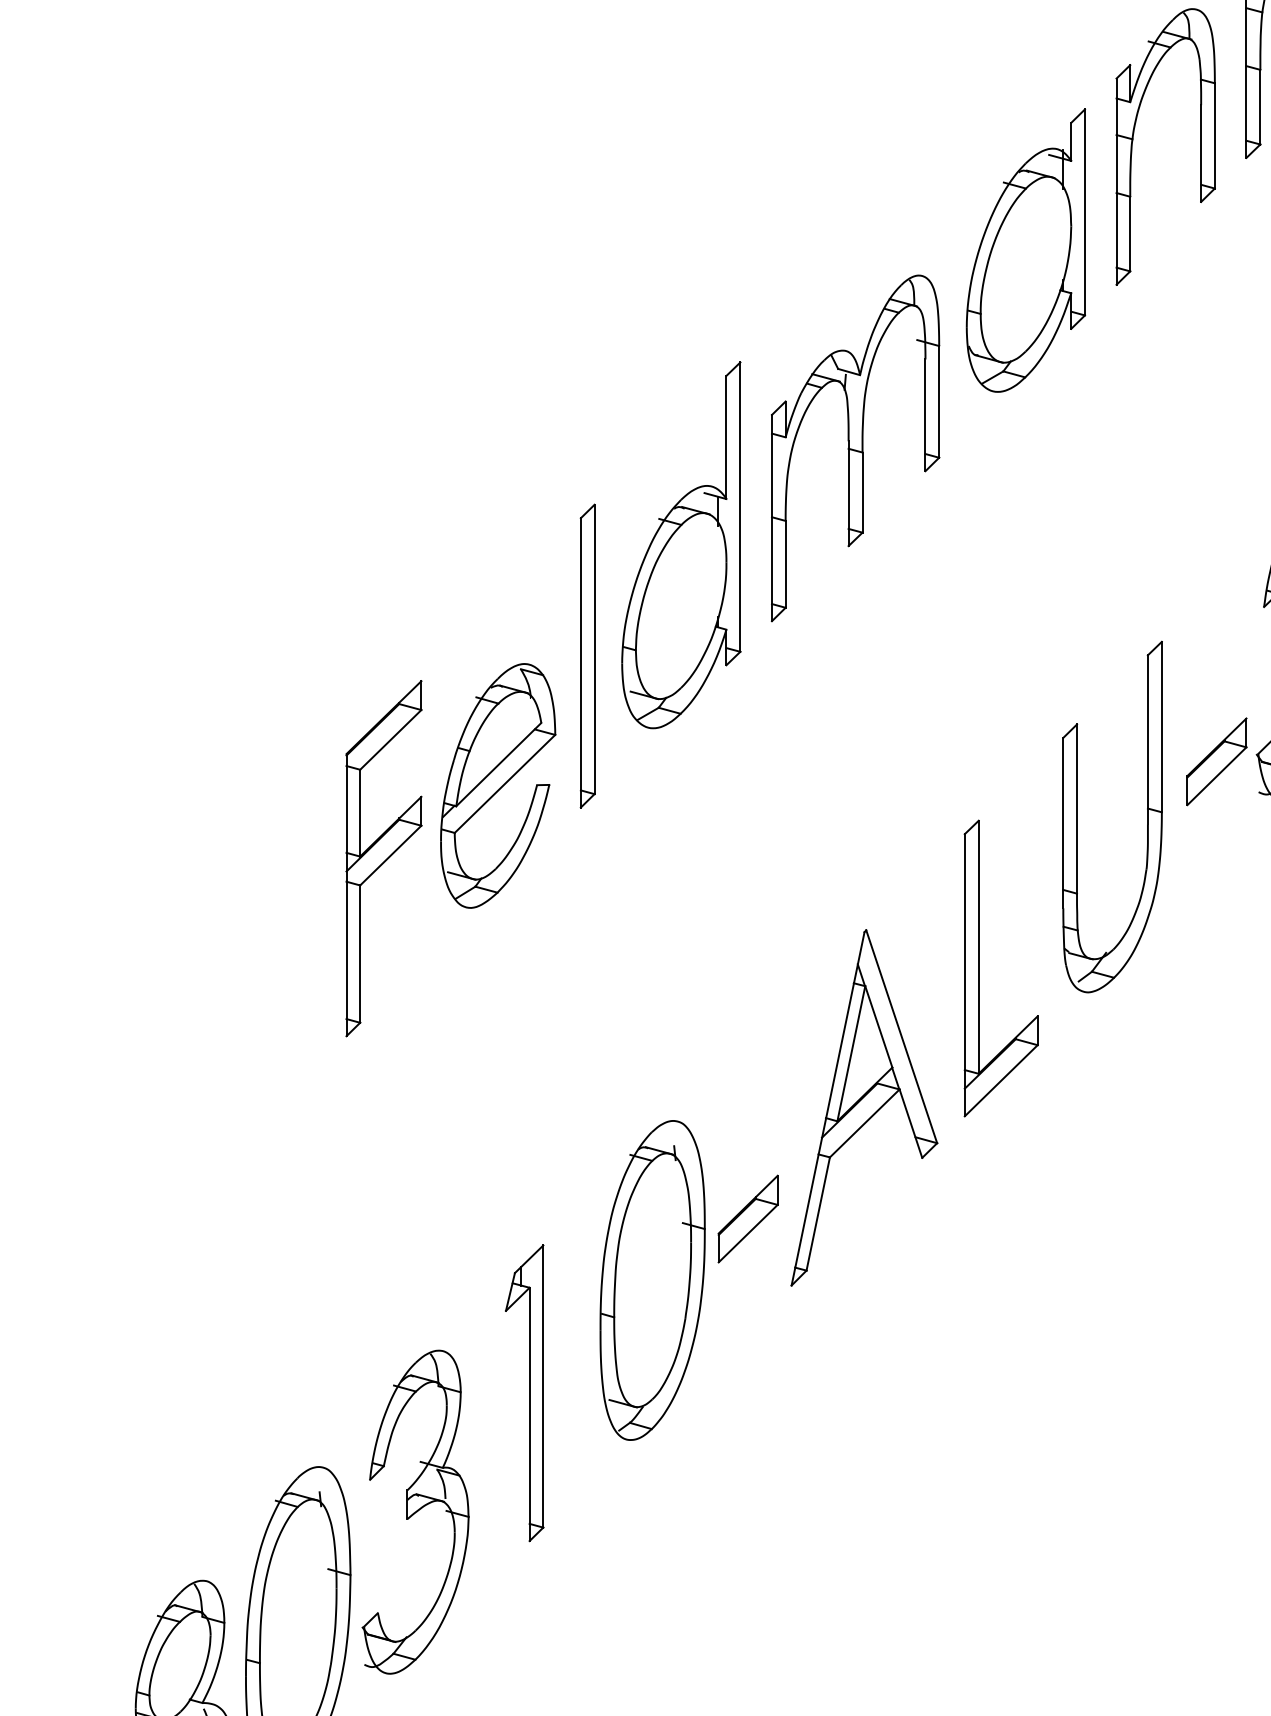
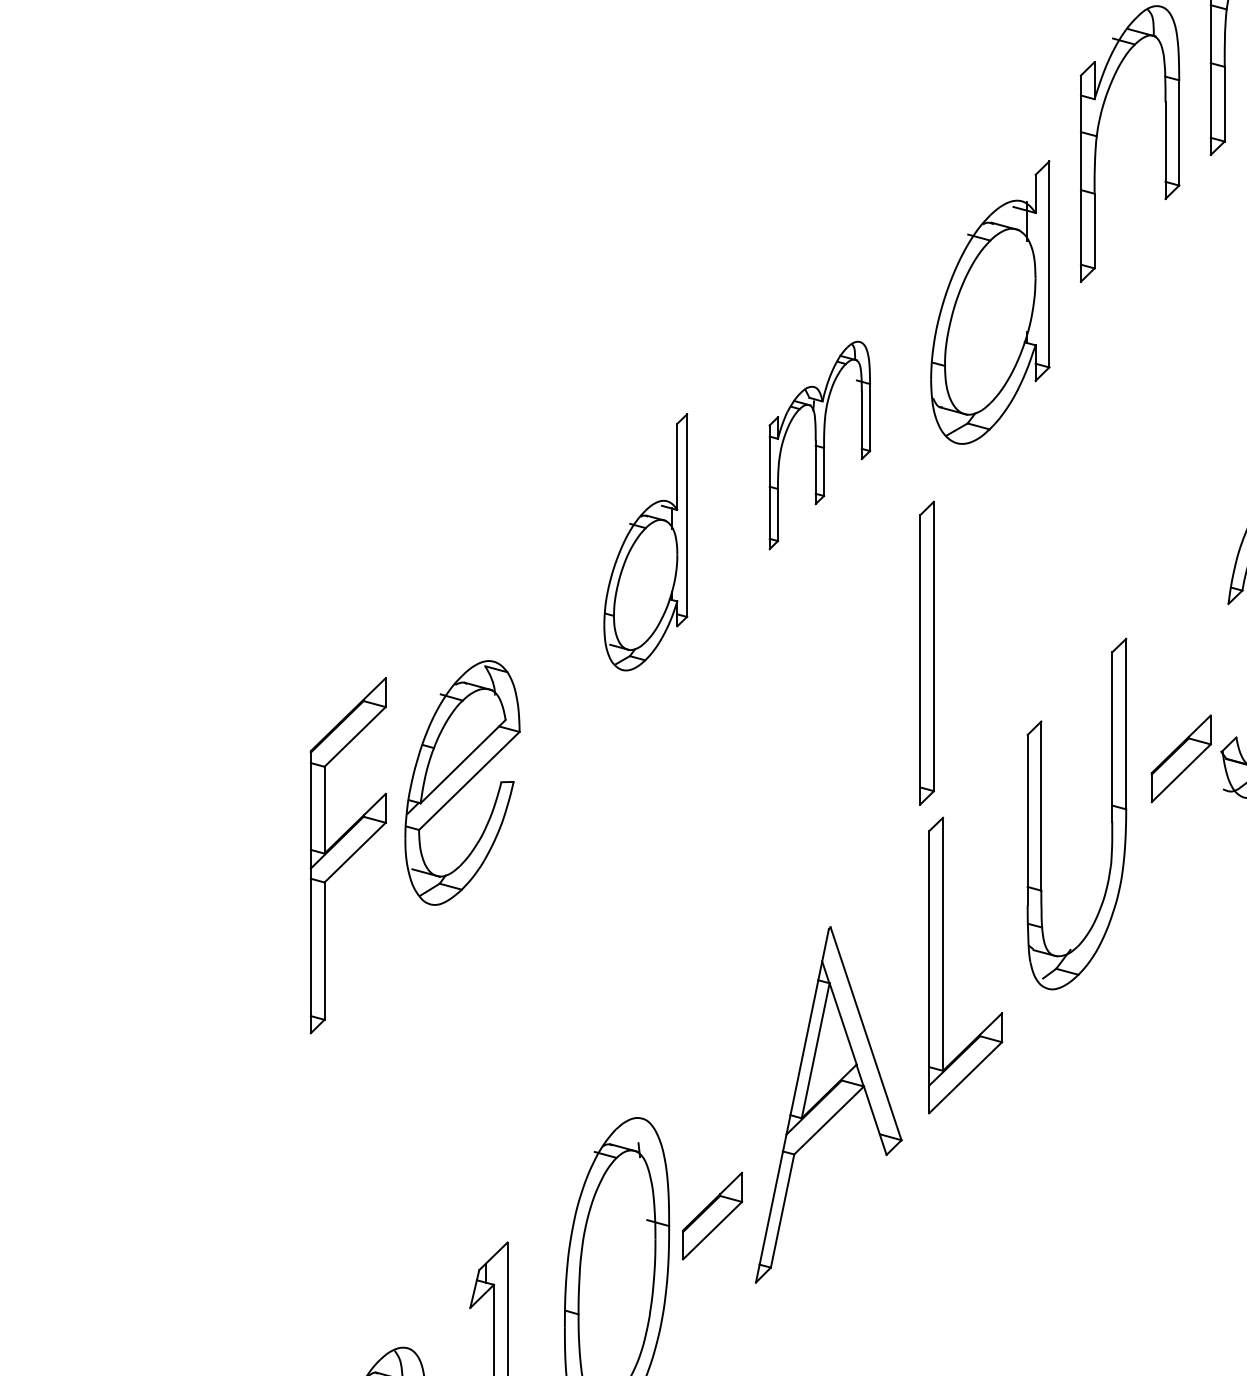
part: (1025, 250) -> (989, 302), moved
part: (855, 448) -> (819, 445), size x0.6
part: (681, 545) -> (645, 542), size x0.7
part: (587, 655) -> (926, 652), moved

